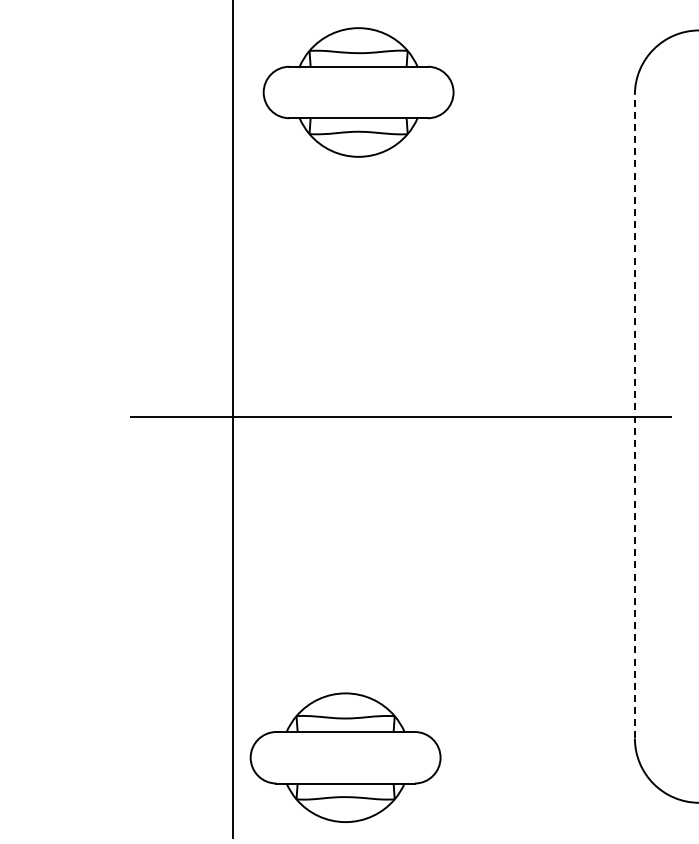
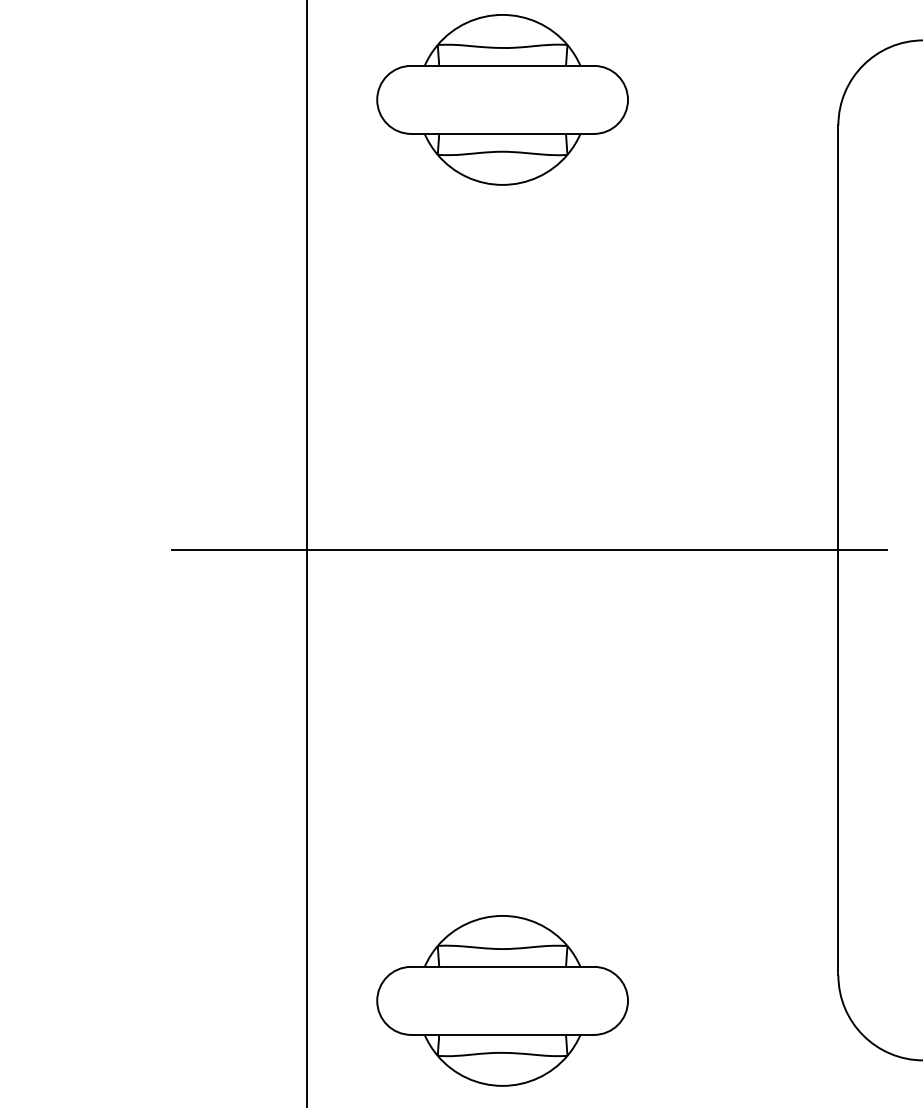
part: (358, 92) -> (502, 99), moved
line: (634, 416) -> (837, 550), dashed -> solid
part: (345, 757) -> (502, 1000), moved

